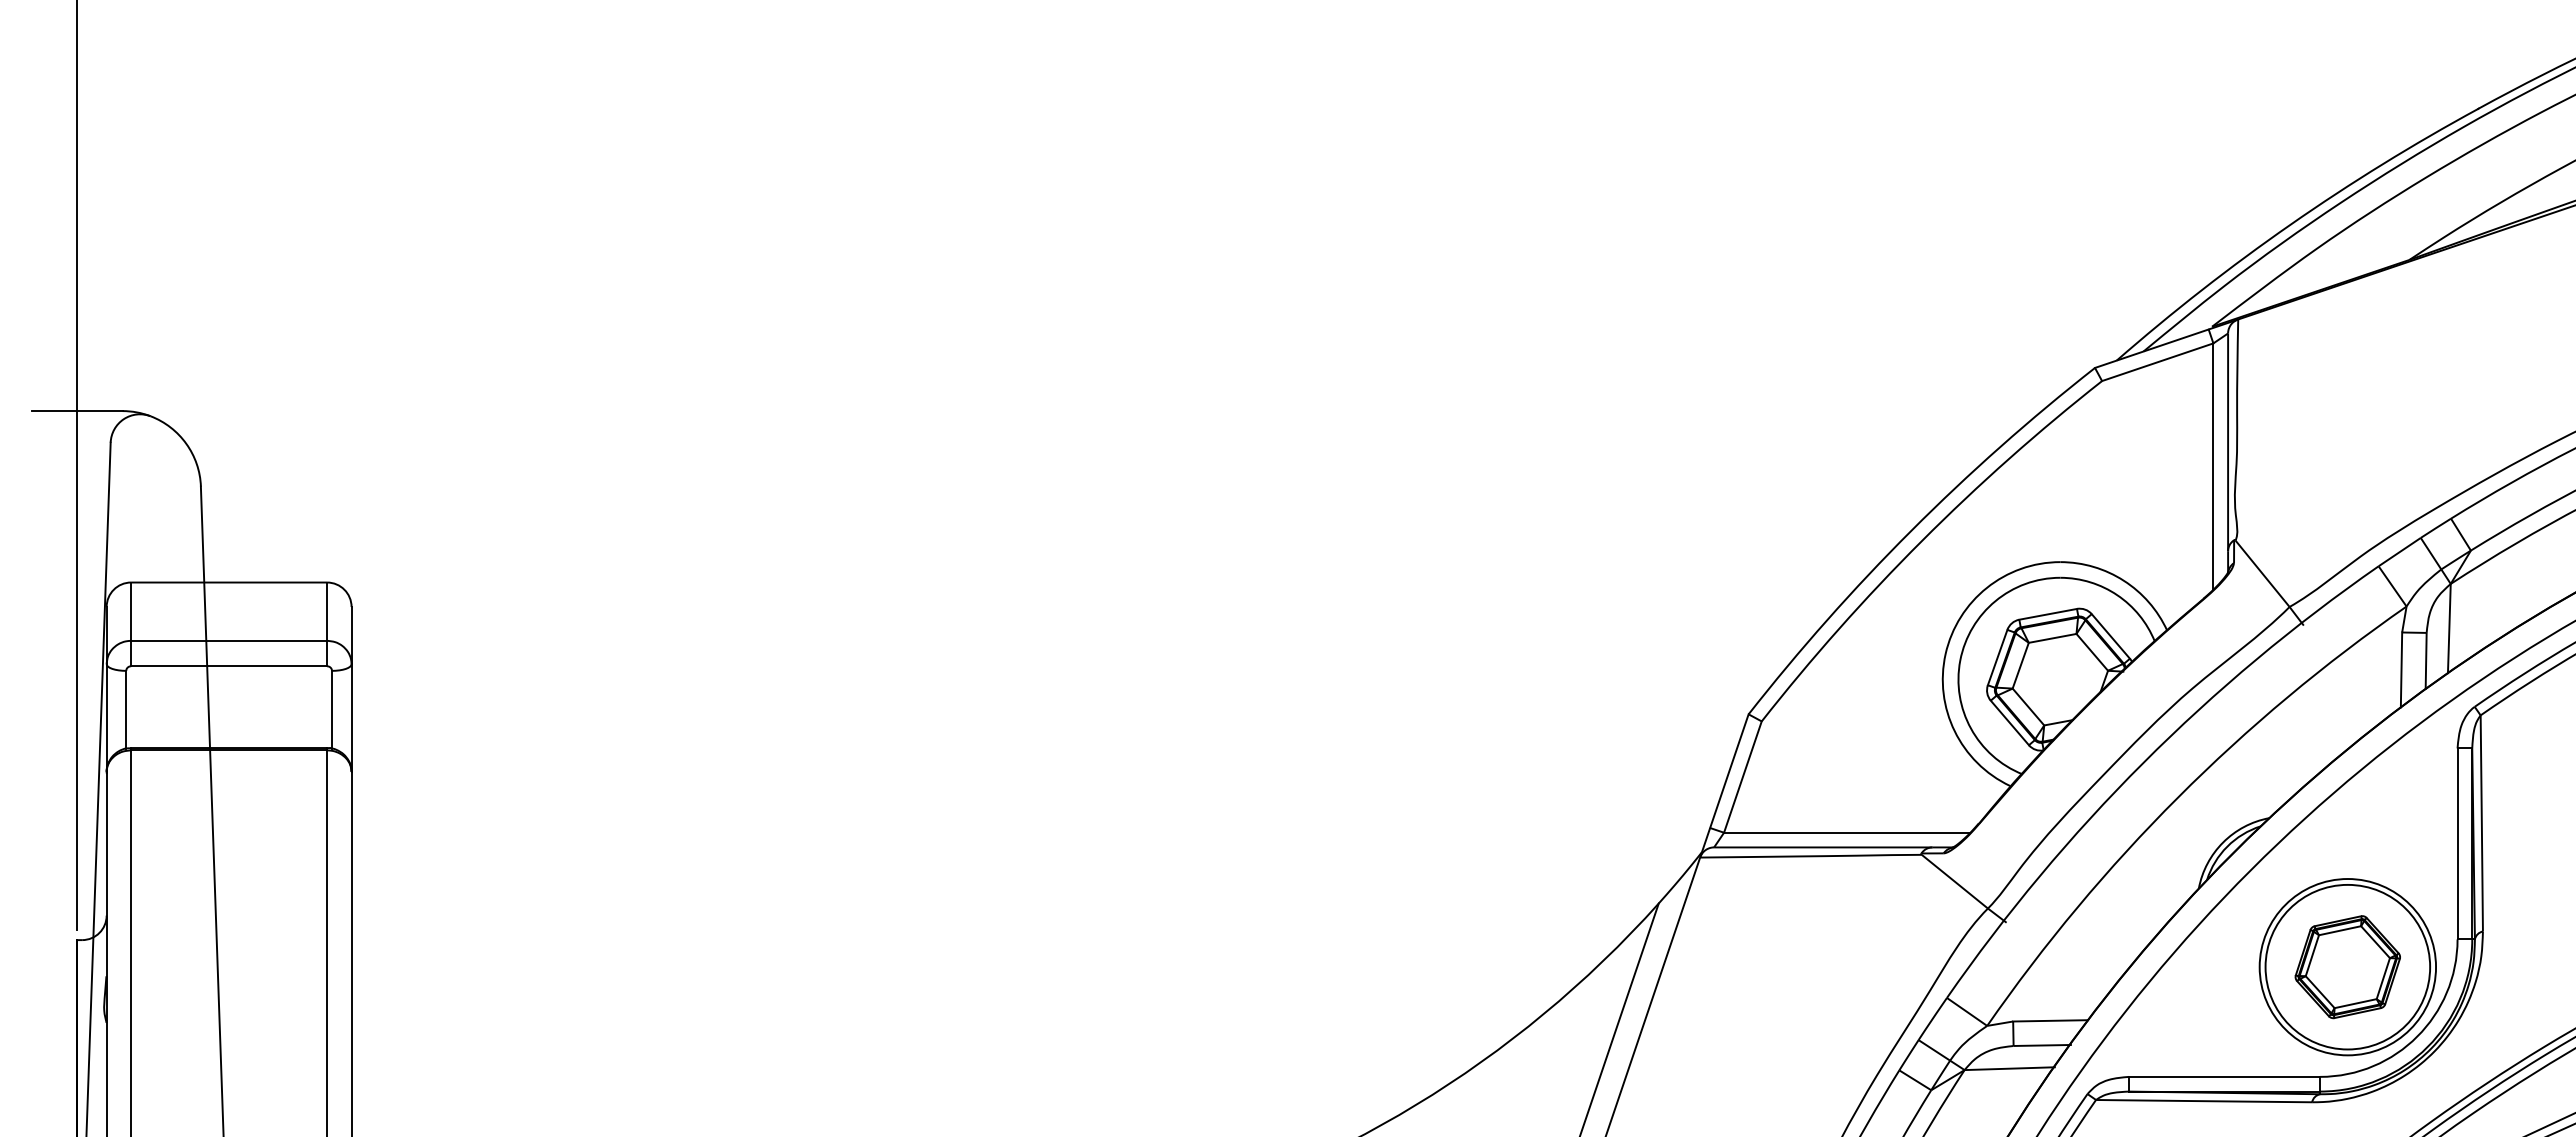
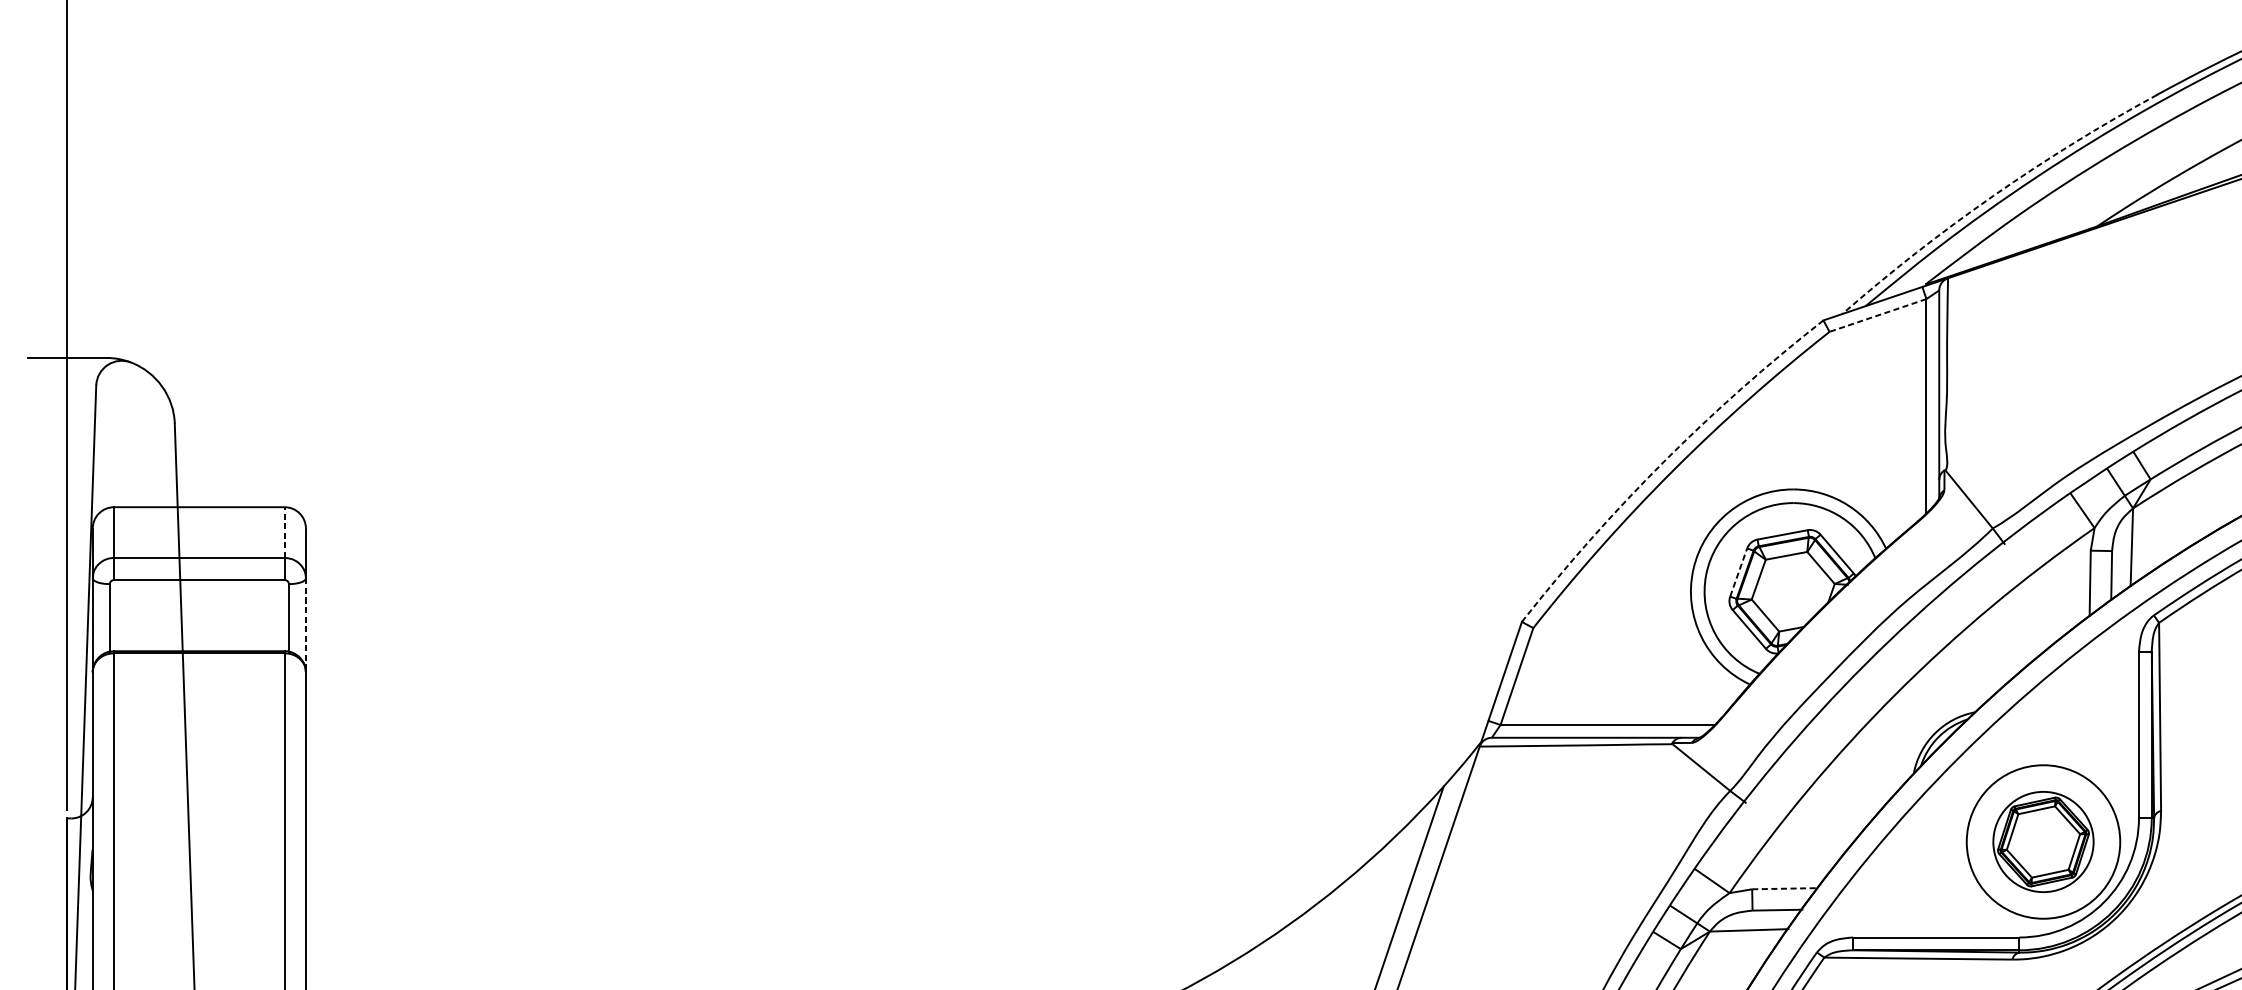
arc: (2290, 224) -> (1993, 195), solid -> dashed
line: (2157, 362) -> (1877, 315), solid -> dashed
arc: (1911, 530) -> (1663, 461), solid -> dashed
line: (327, 611) -> (284, 532), solid -> dashed
line: (1997, 657) -> (1738, 572), solid -> dashed
line: (351, 718) -> (305, 625), solid -> dashed
circle: (2347, 966) -> (2043, 841), size x0.7
line: (2051, 1020) -> (1785, 888), solid -> dashed

